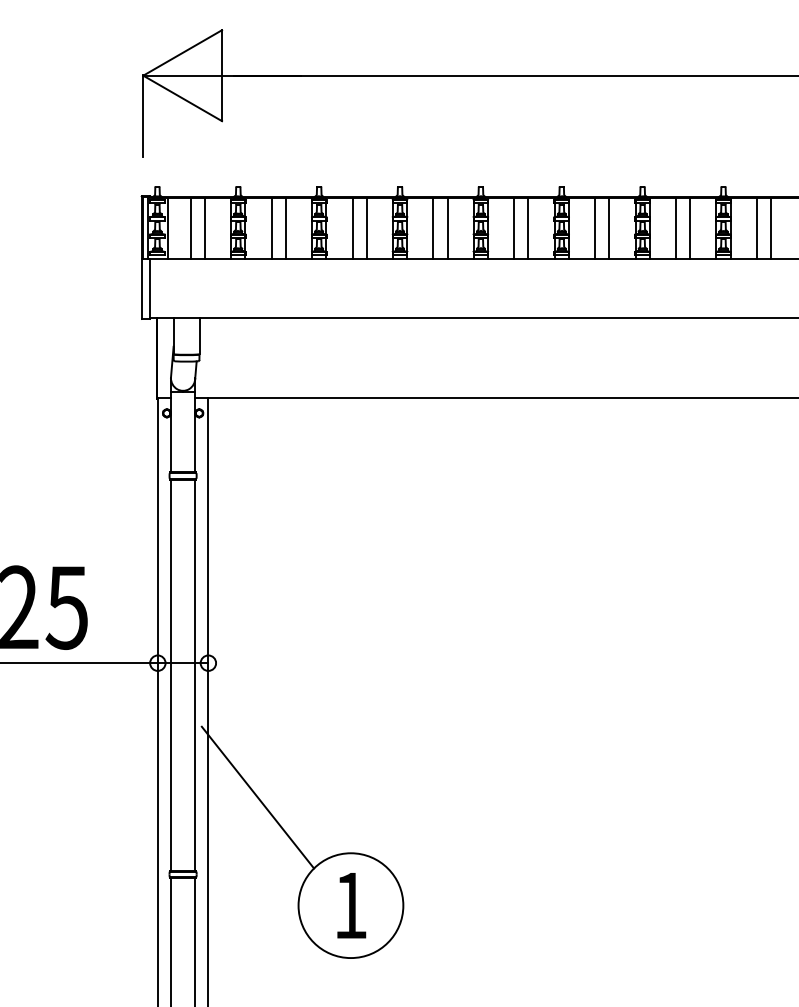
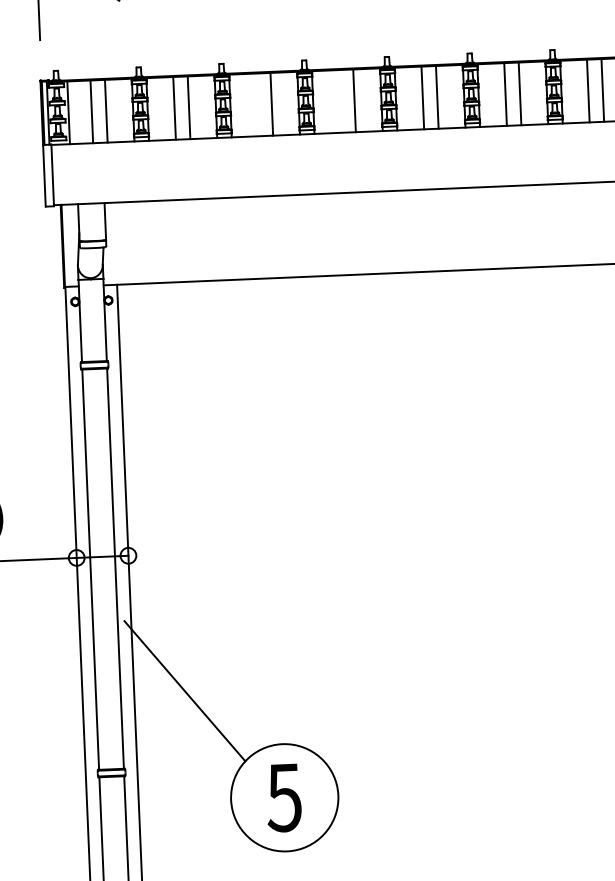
line: (352, 228) -> (257, 104), removed
line: (433, 228) -> (340, 101), removed
text: (349, 906) -> (283, 798), 1 -> 5

